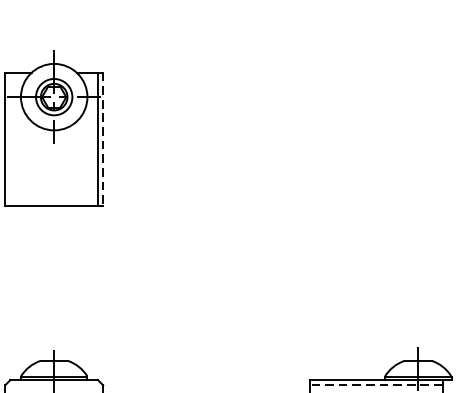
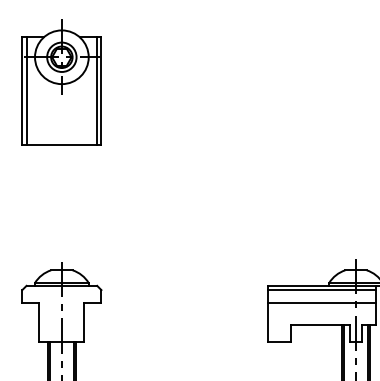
line: (10, 138) -> (26, 90), added
line: (103, 139) -> (101, 91), dashed -> solid
line: (376, 385) -> (322, 290), dashed -> solid

